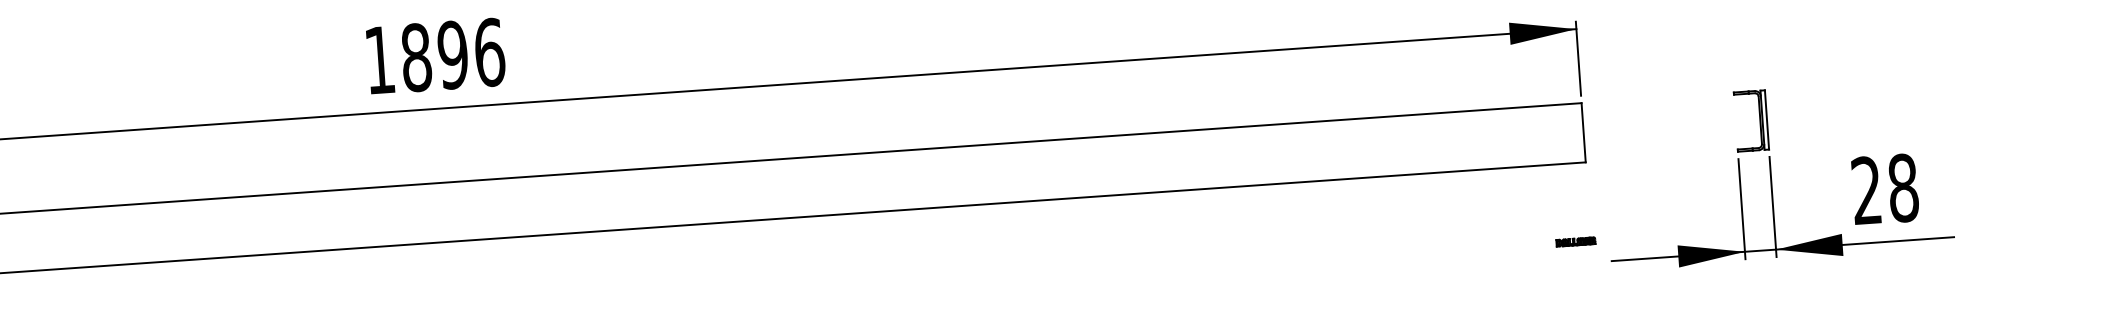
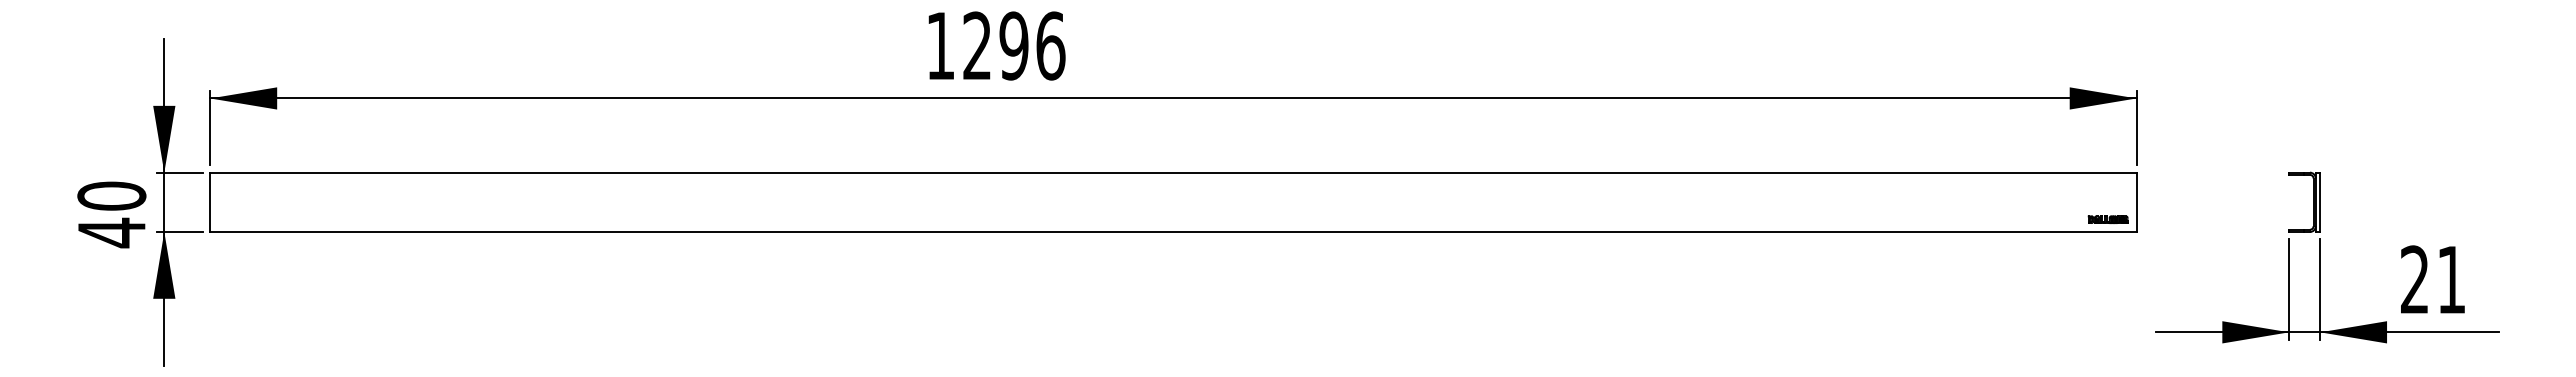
text: (416, 57) -> (977, 45), 1896 -> 1296
text: (1903, 187) -> (2451, 279), 28 -> 21
part: (1575, 241) -> (2107, 219), moved

